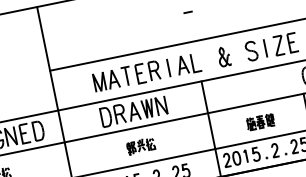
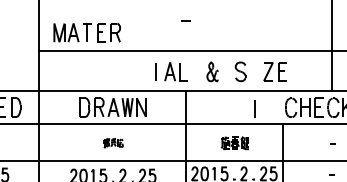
line: (265, 48) -> (254, 108), moved
part: (126, 76) -> (86, 32), moved
part: (141, 145) -> (113, 142), size x0.7

